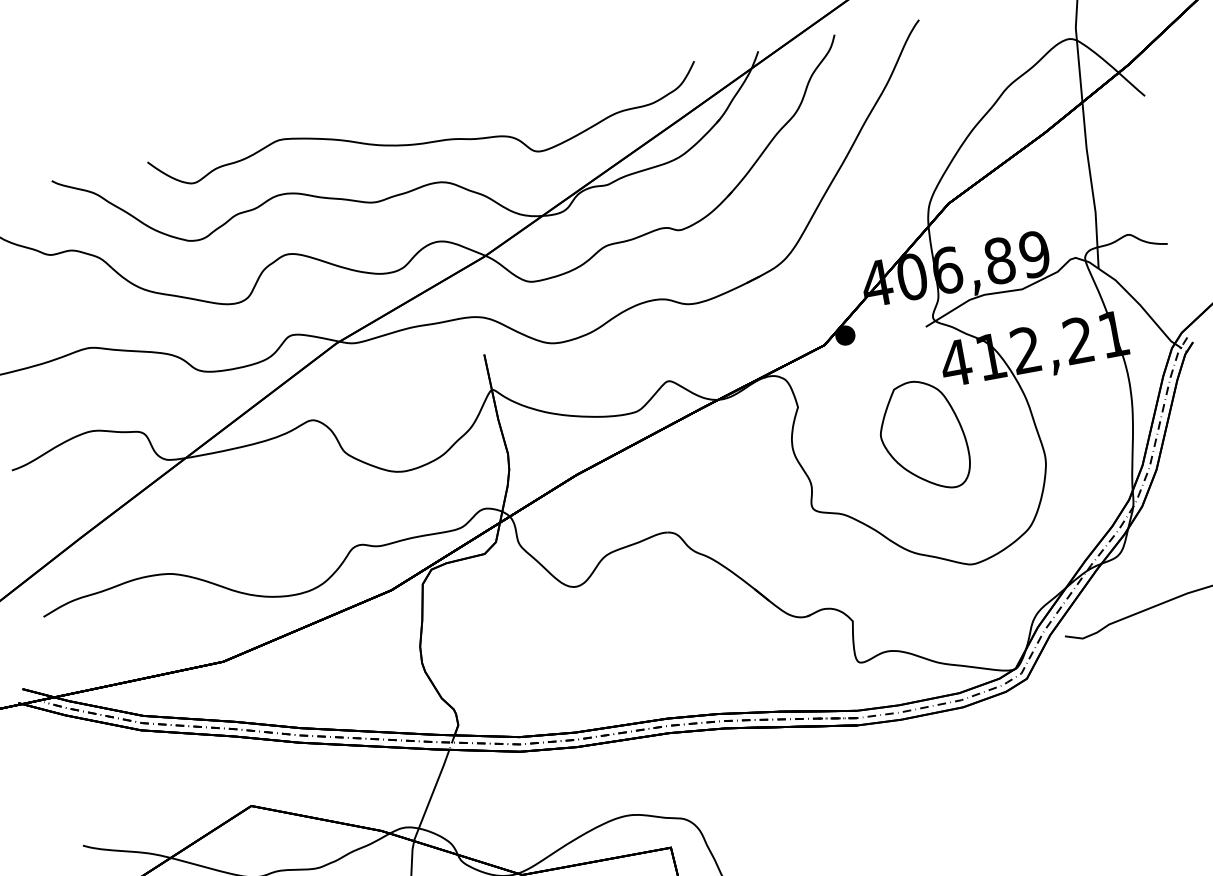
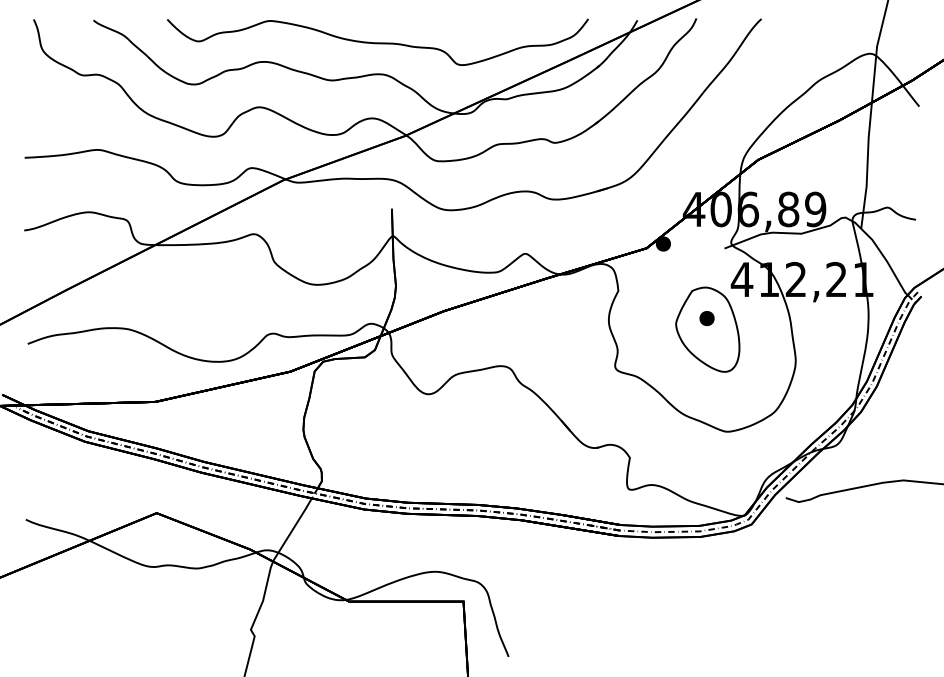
part: (919, 422) -> (706, 318), added

